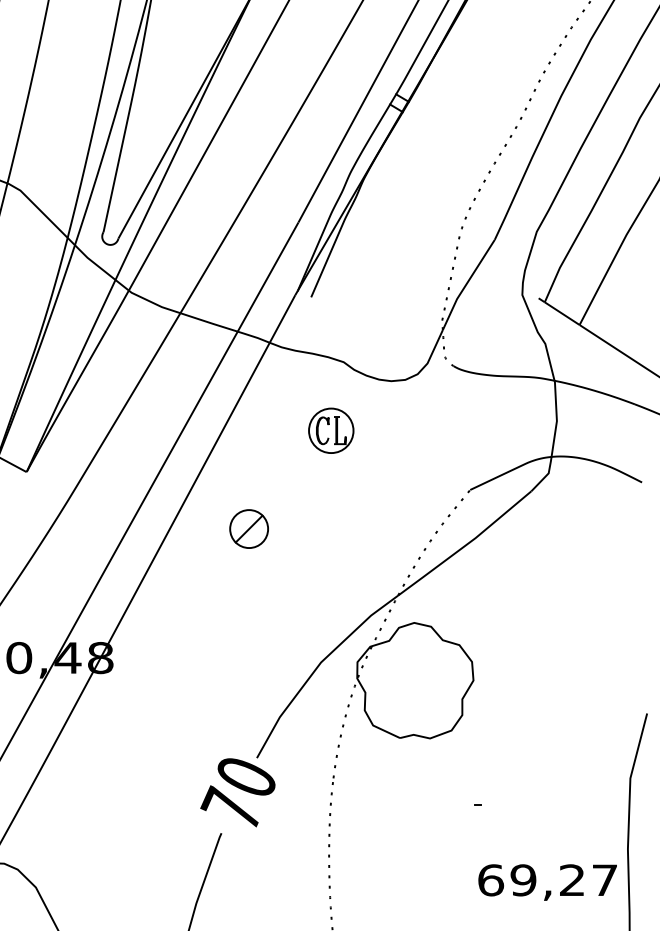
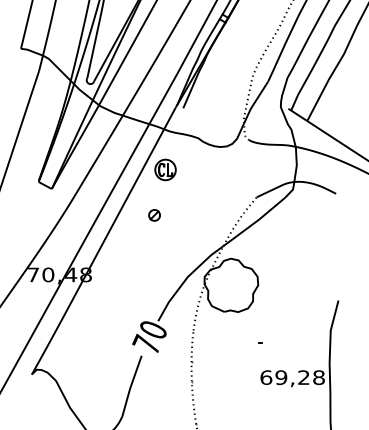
part: (331, 429) -> (165, 169), moved
part: (248, 529) -> (154, 215), size x0.62
text: (603, 880) -> (318, 377), 69,27 -> 69,28

